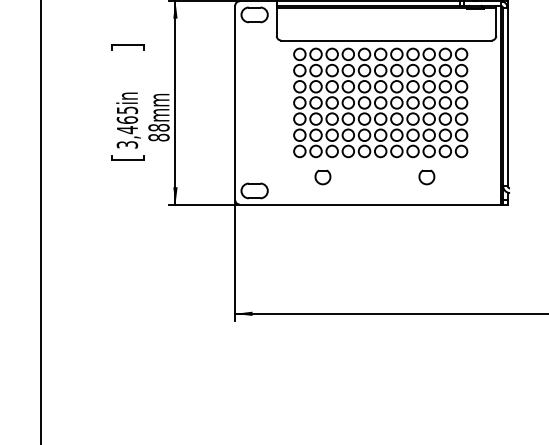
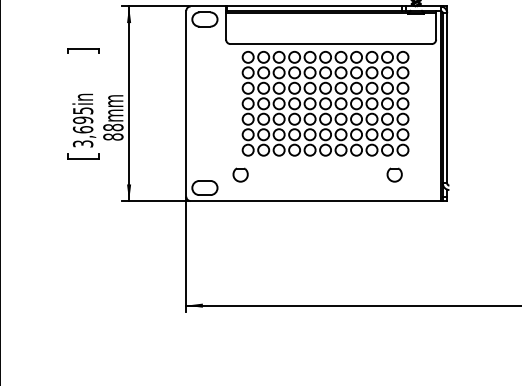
text: (127, 125) -> (83, 125), 3,465in -> 3,695in
part: (322, 177) -> (240, 175), moved
part: (426, 177) -> (394, 175), moved

